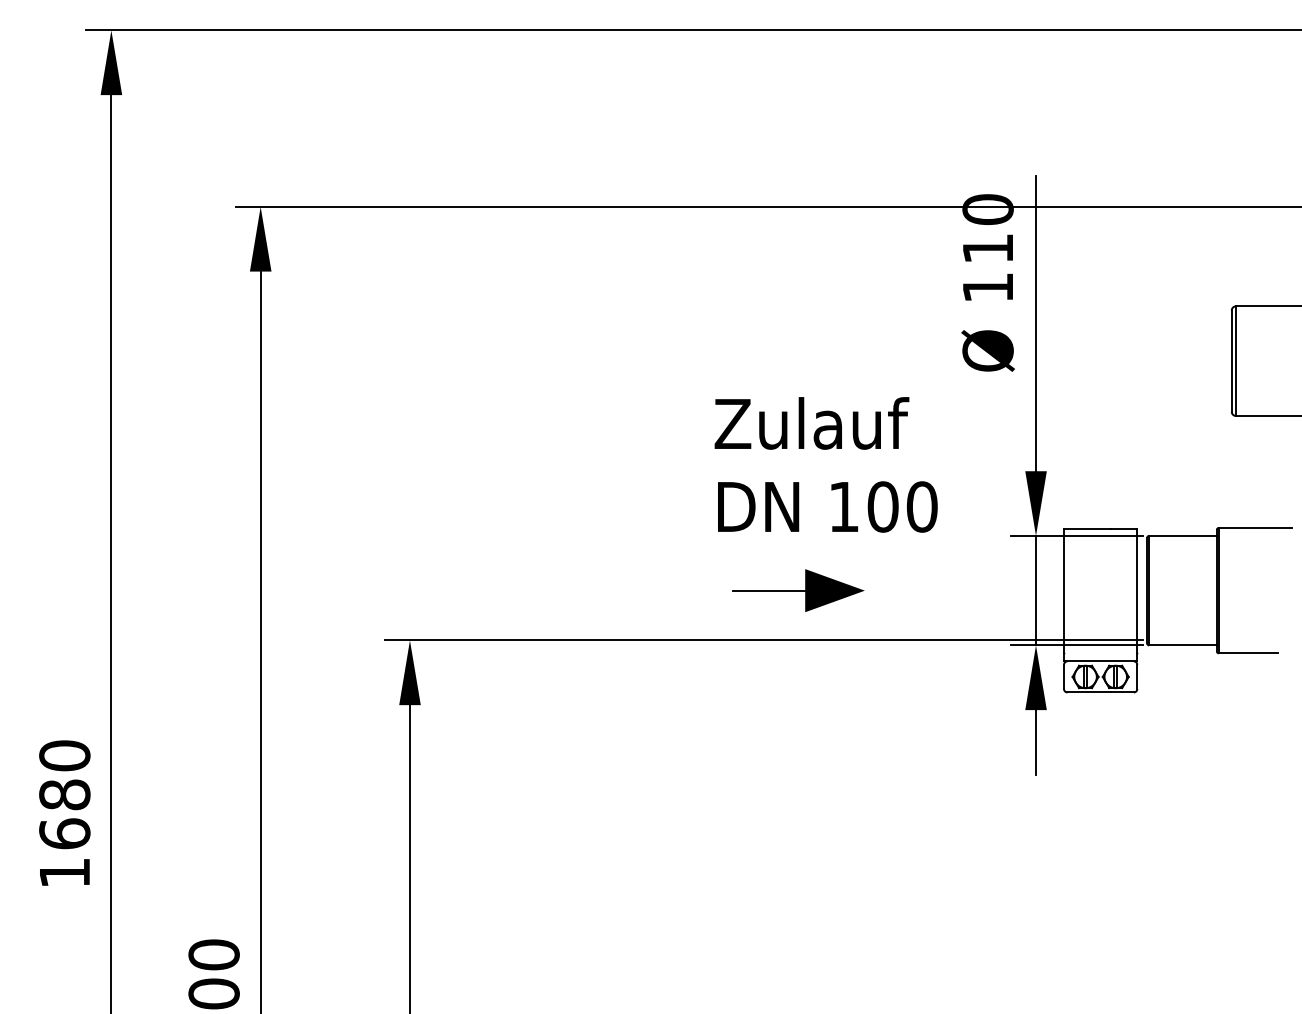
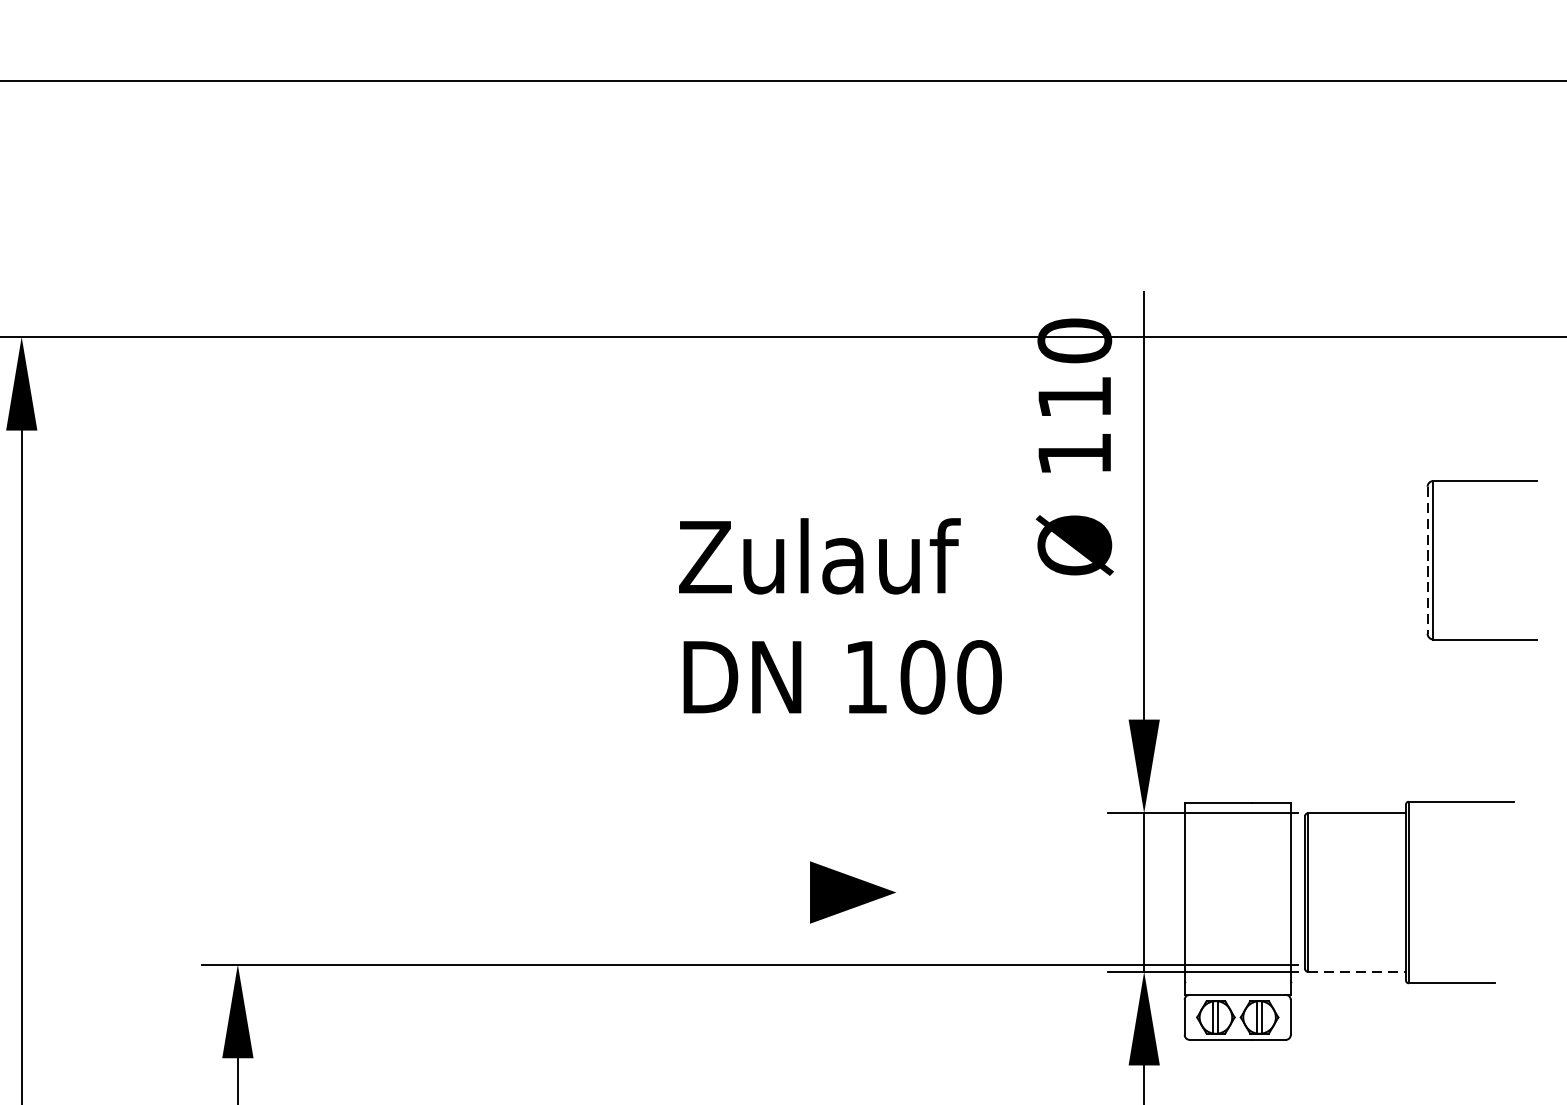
line: (1231, 361) -> (1427, 560), solid -> dashed
text: (825, 464) -> (839, 615), moved
line: (769, 590) -> (758, 892), removed
line: (1183, 645) -> (1357, 971), solid -> dashed

